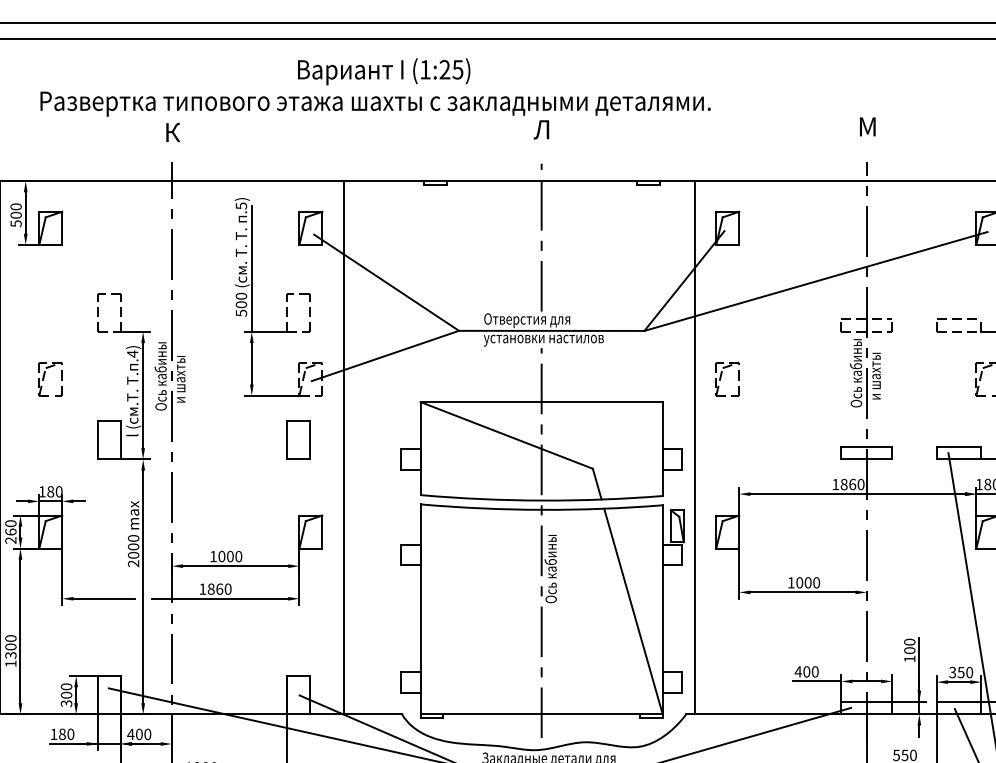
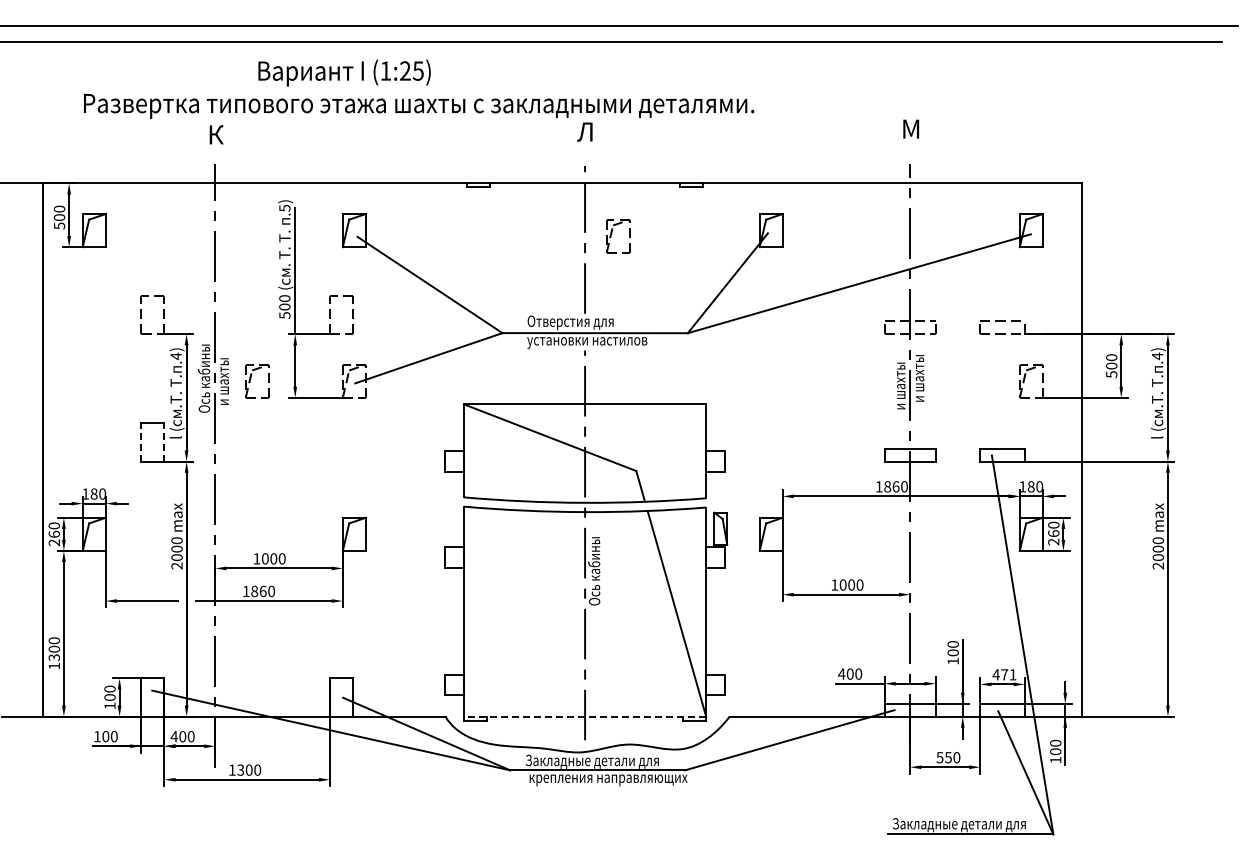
text: (384, 71) -> (344, 72), moved
text: (856, 373) -> (899, 375), Ось кабины -> и шахты
part: (45, 376) -> (251, 378), moved
part: (722, 376) -> (612, 233), moved
line: (98, 440) -> (141, 442), solid -> dashed
line: (121, 440) -> (164, 442), solid -> dashed
part: (298, 440) -> (341, 442), removed
line: (344, 447) -> (387, 449), removed
line: (695, 447) -> (738, 449), removed
text: (961, 672) -> (1004, 674), 350 -> 471
text: (66, 703) -> (109, 705), 300 -> 100
line: (541, 714) -> (584, 716), solid -> dashed
text: (62, 734) -> (105, 736), 180 -> 100

